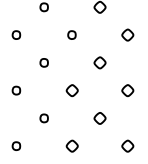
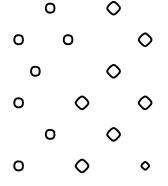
part: (71, 34) -> (67, 39), moved
part: (43, 62) -> (34, 70), moved
part: (127, 145) -> (144, 165), size x0.6

